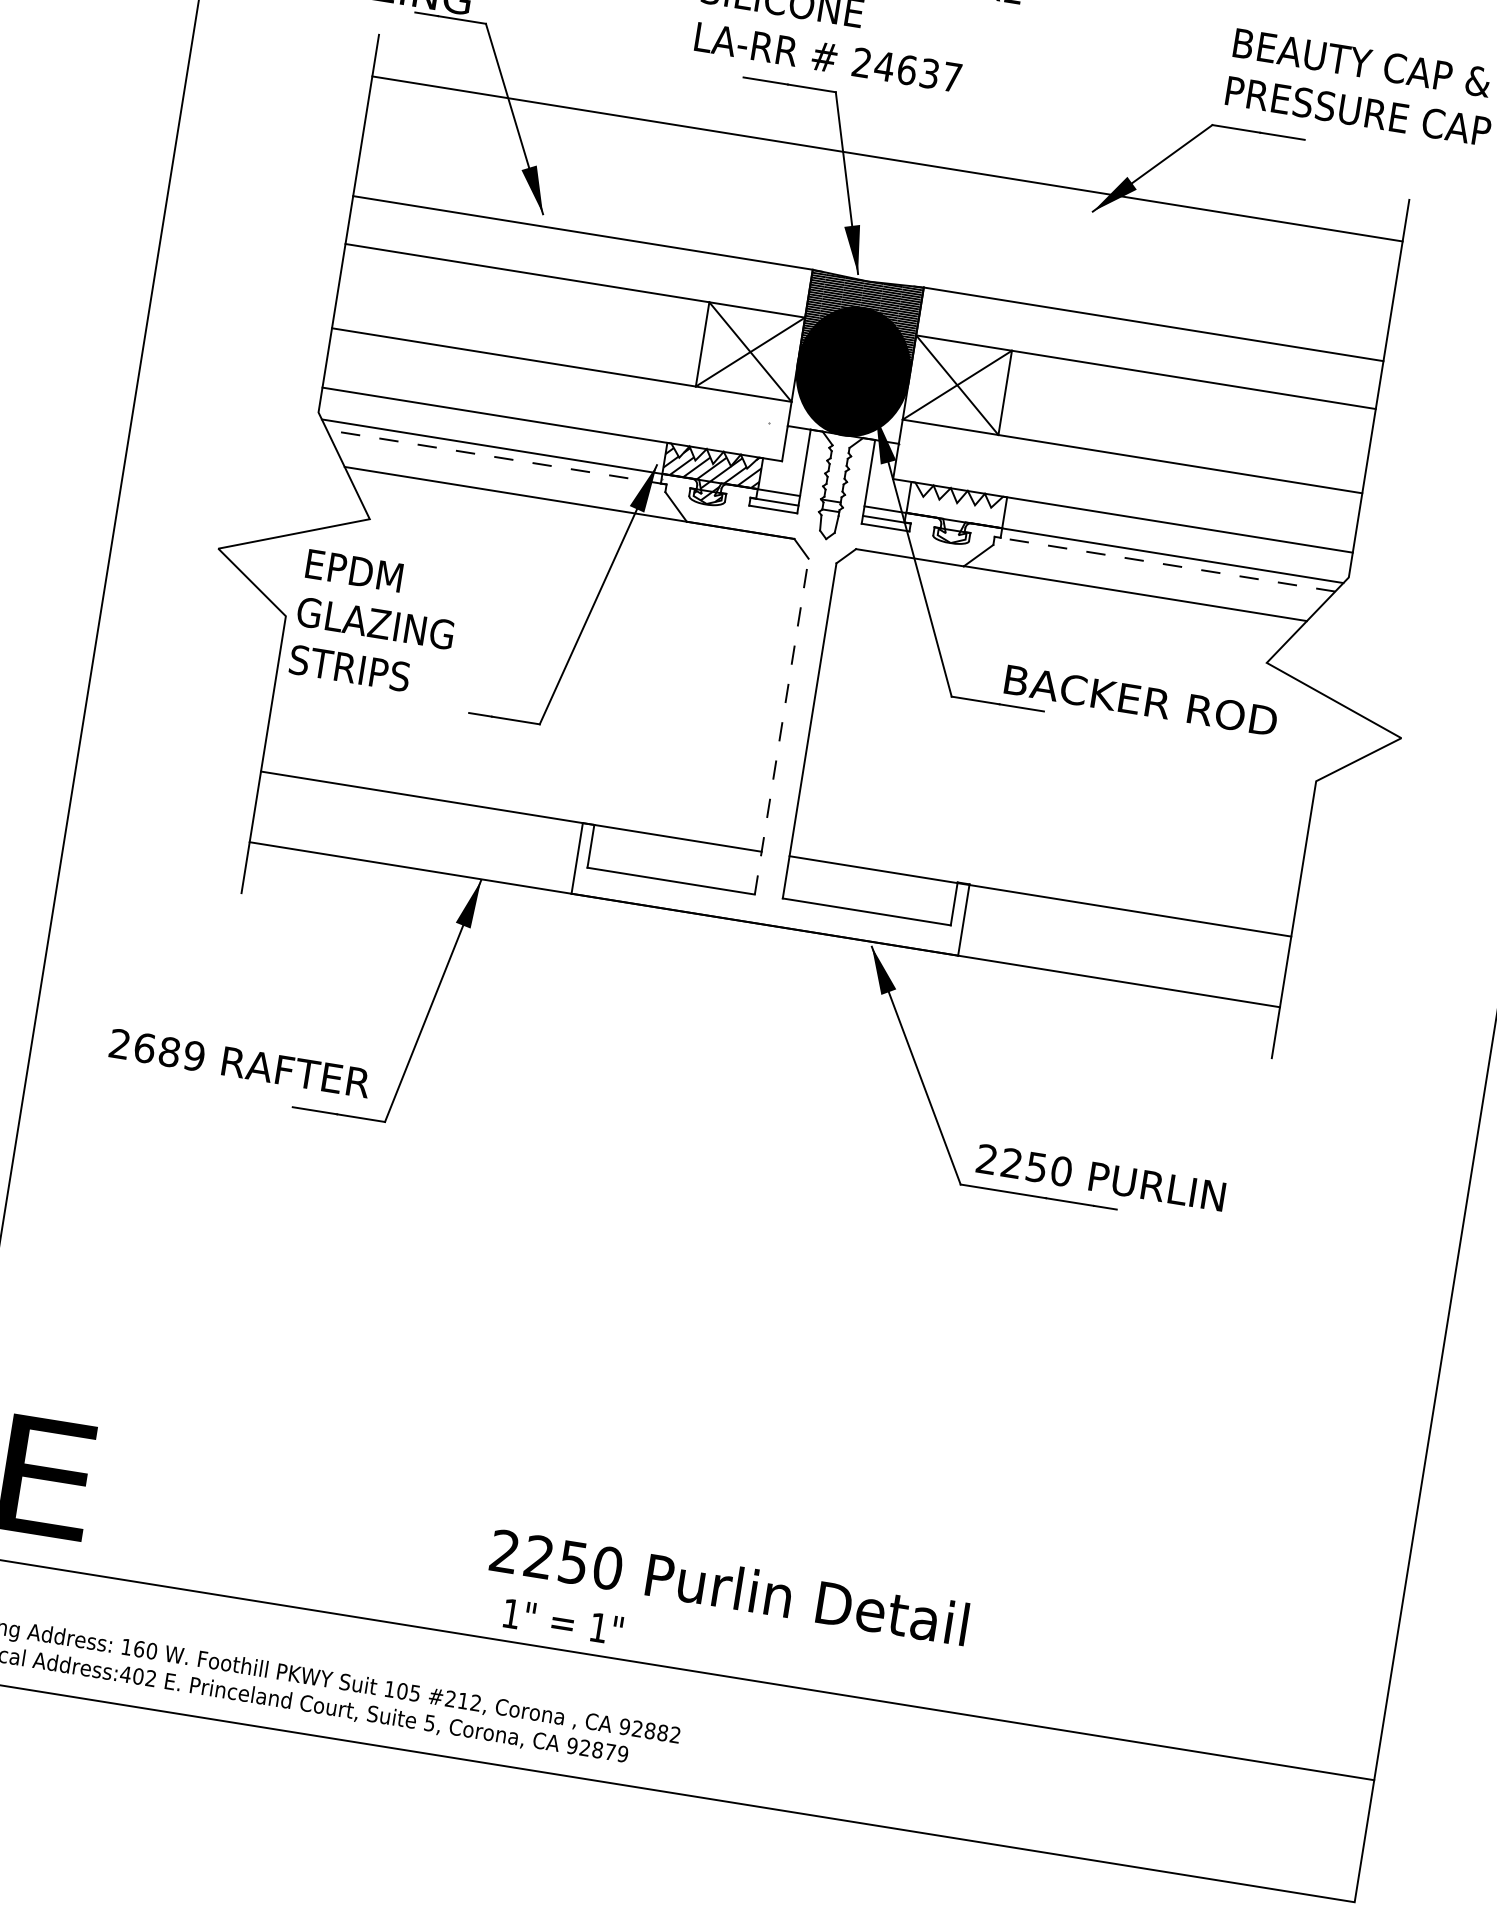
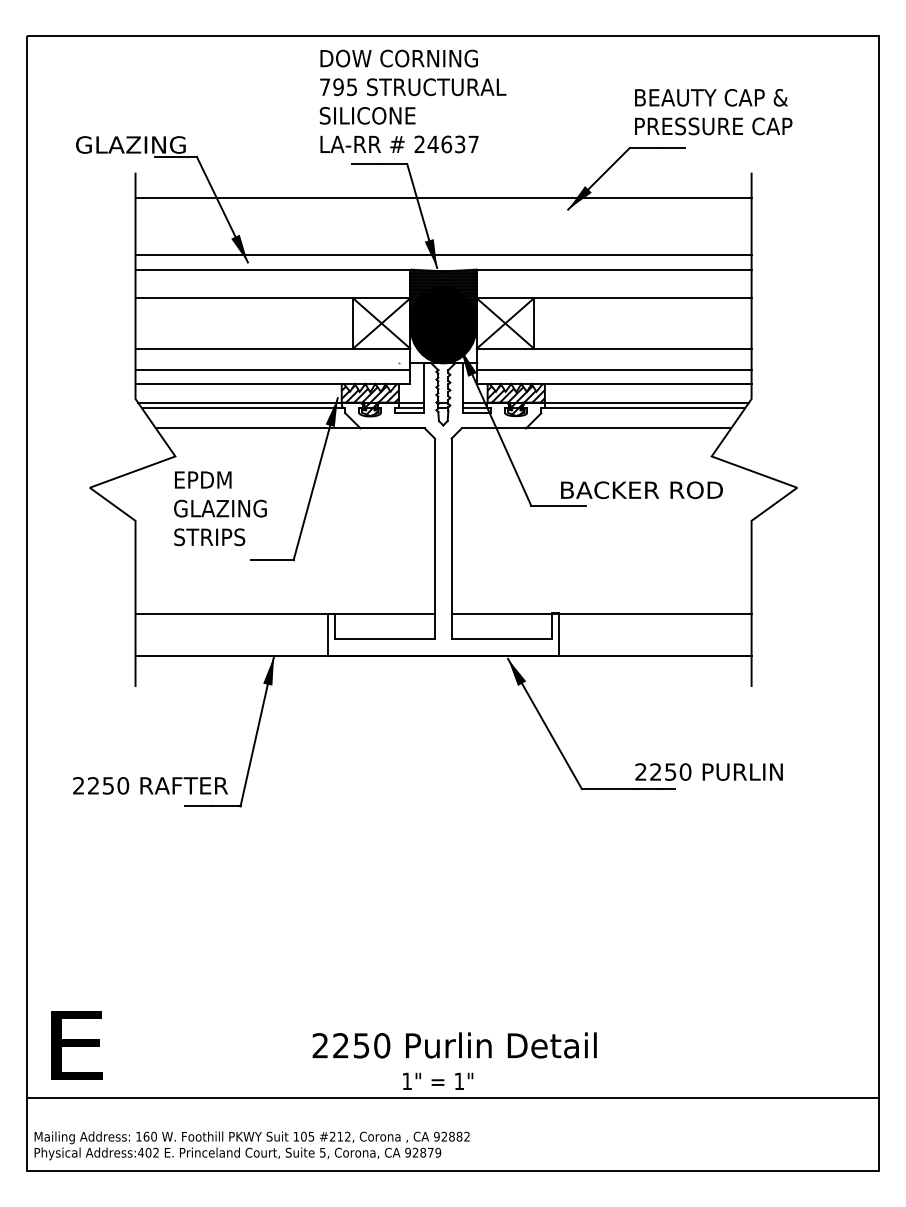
line: (872, 254) -> (443, 255), added
line: (555, 399) -> (272, 369), added
line: (496, 457) -> (243, 408), dashed -> solid
line: (1125, 491) -> (613, 369), added
hatch: (953, 515) -> (515, 399), added
line: (1165, 564) -> (643, 408), dashed -> solid
text: (375, 623) -> (220, 508), moved
line: (781, 725) -> (434, 538), dashed -> solid
text: (169, 1051) -> (108, 785), 2689 -> 2250
text: (1100, 1176) -> (708, 771), moved
text: (728, 1587) -> (454, 1045), moved
text: (564, 1620) -> (438, 1080), moved

